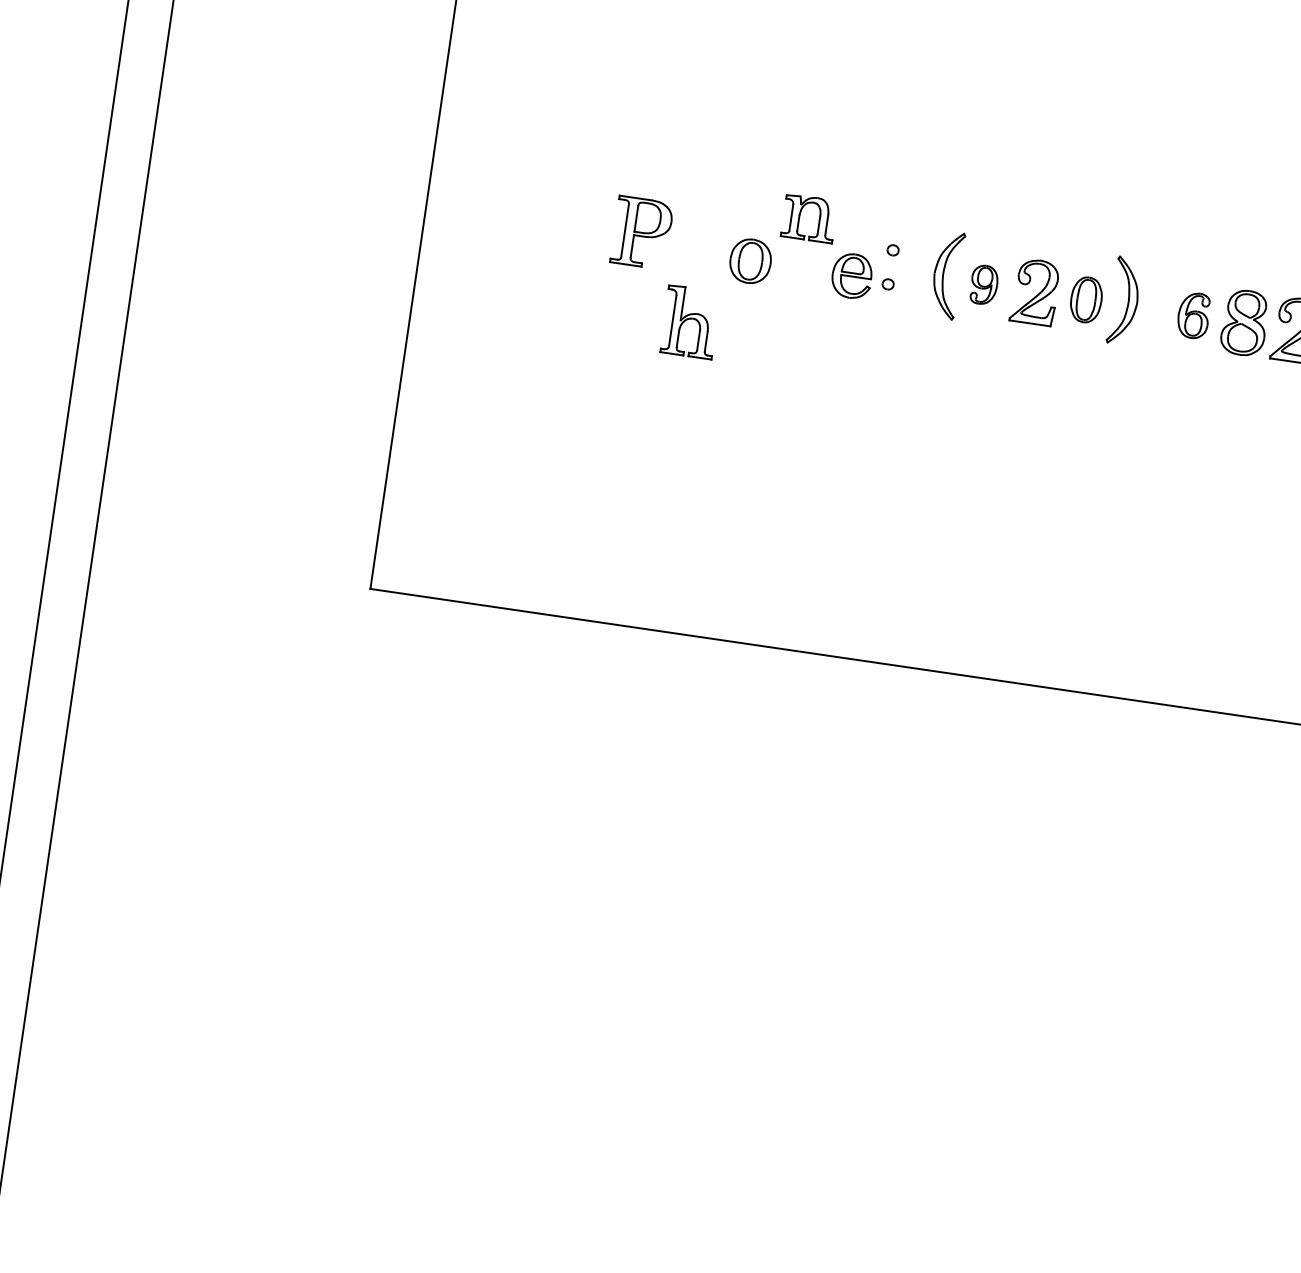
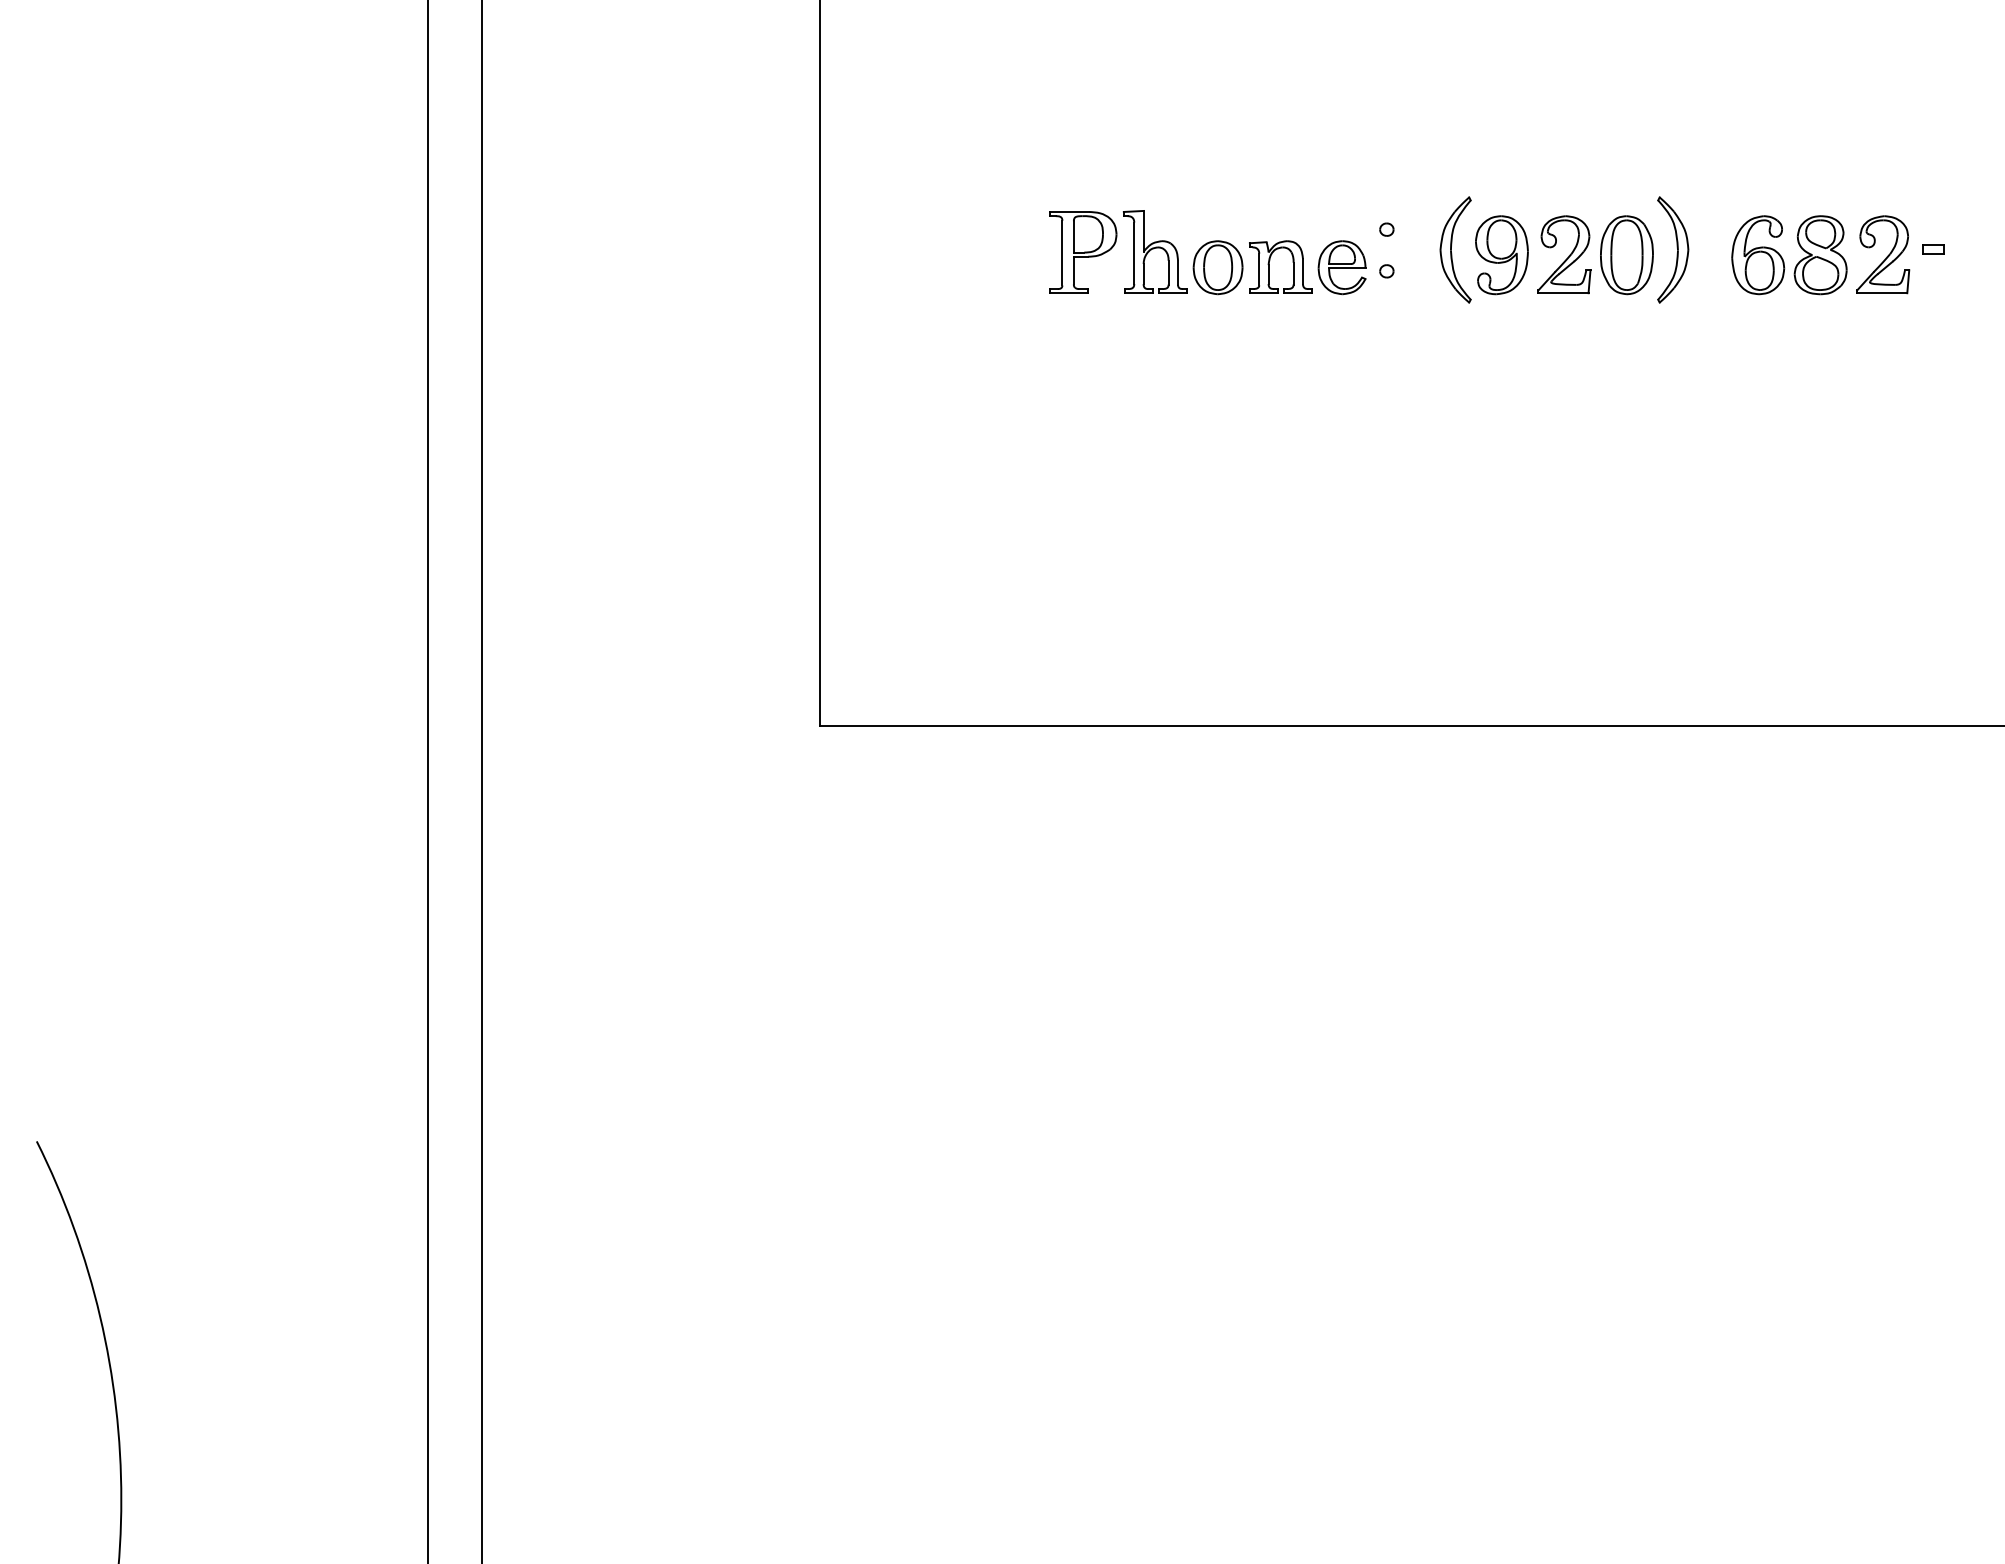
part: (800, 216) -> (1269, 266), moved
part: (983, 285) -> (1501, 255), size x1.67
part: (1086, 300) -> (1626, 255), size x1.43
part: (1193, 315) -> (1758, 255), size x1.43
part: (690, 321) -> (1155, 251), moved

